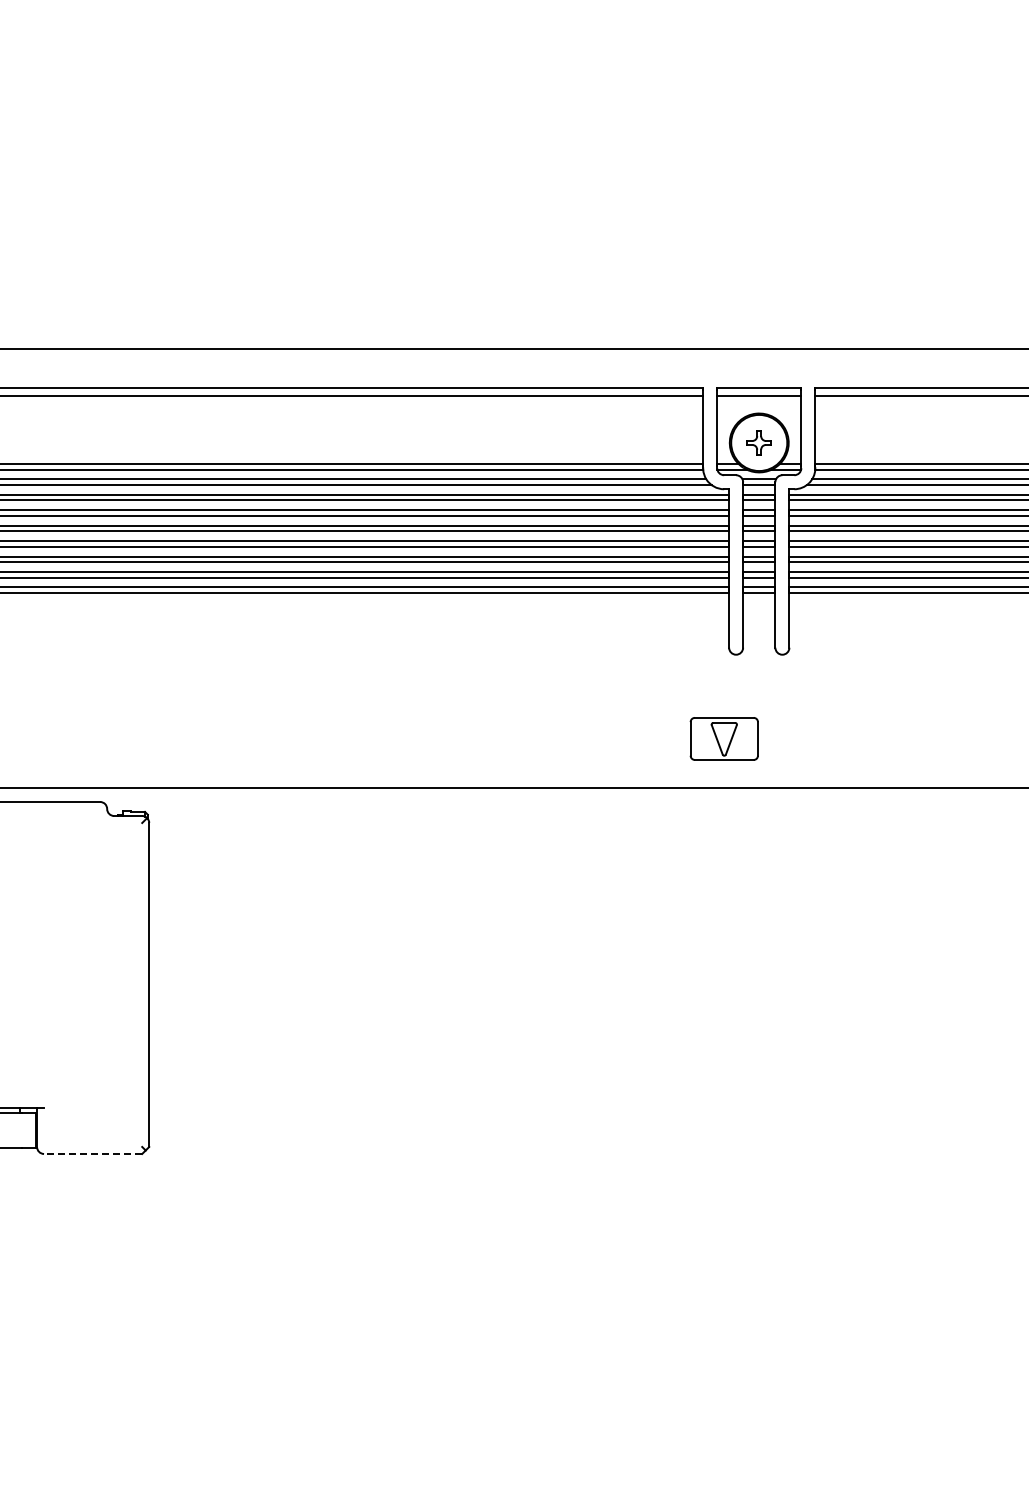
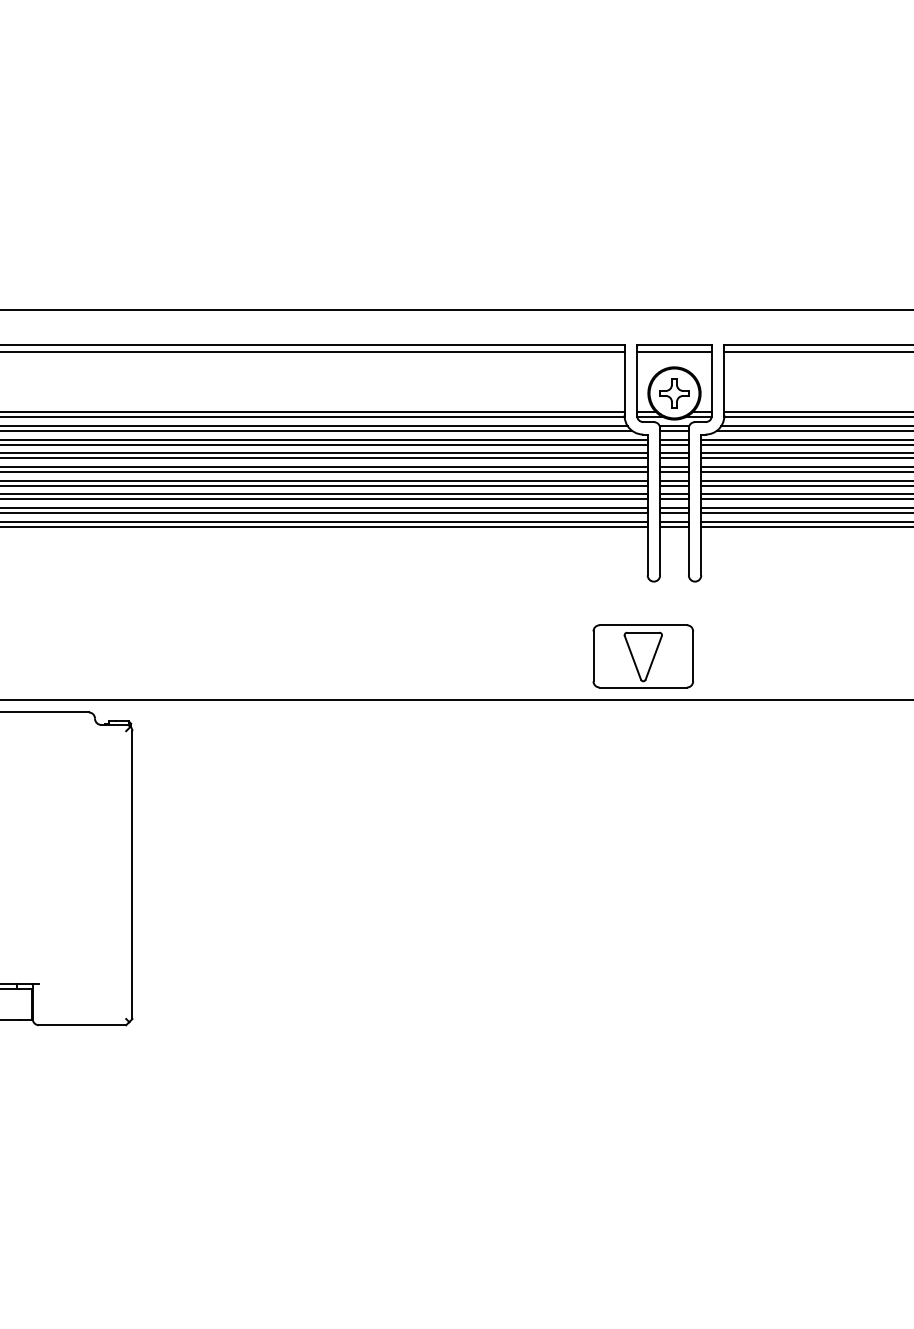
part: (758, 442) -> (673, 393), size x1.43
part: (724, 738) -> (643, 656), size x1.67
line: (92, 1153) -> (82, 1024), dashed -> solid

